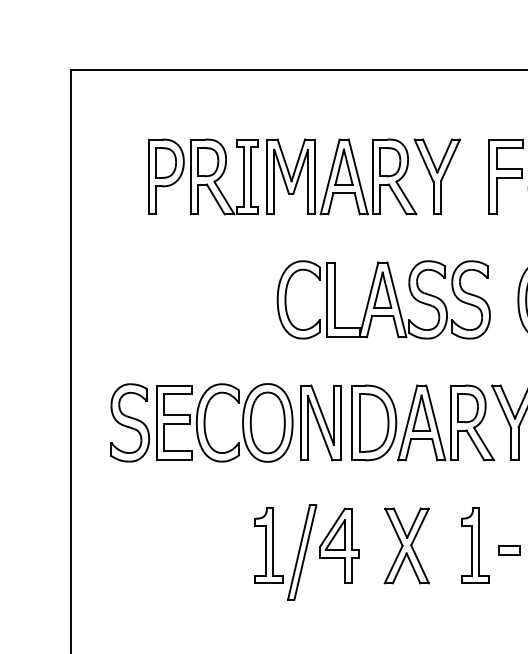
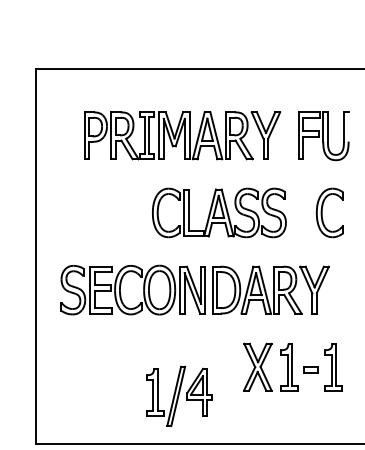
part: (383, 299) -> (219, 212), moved
part: (406, 544) -> (257, 366), moved
part: (307, 551) -> (179, 395), moved

